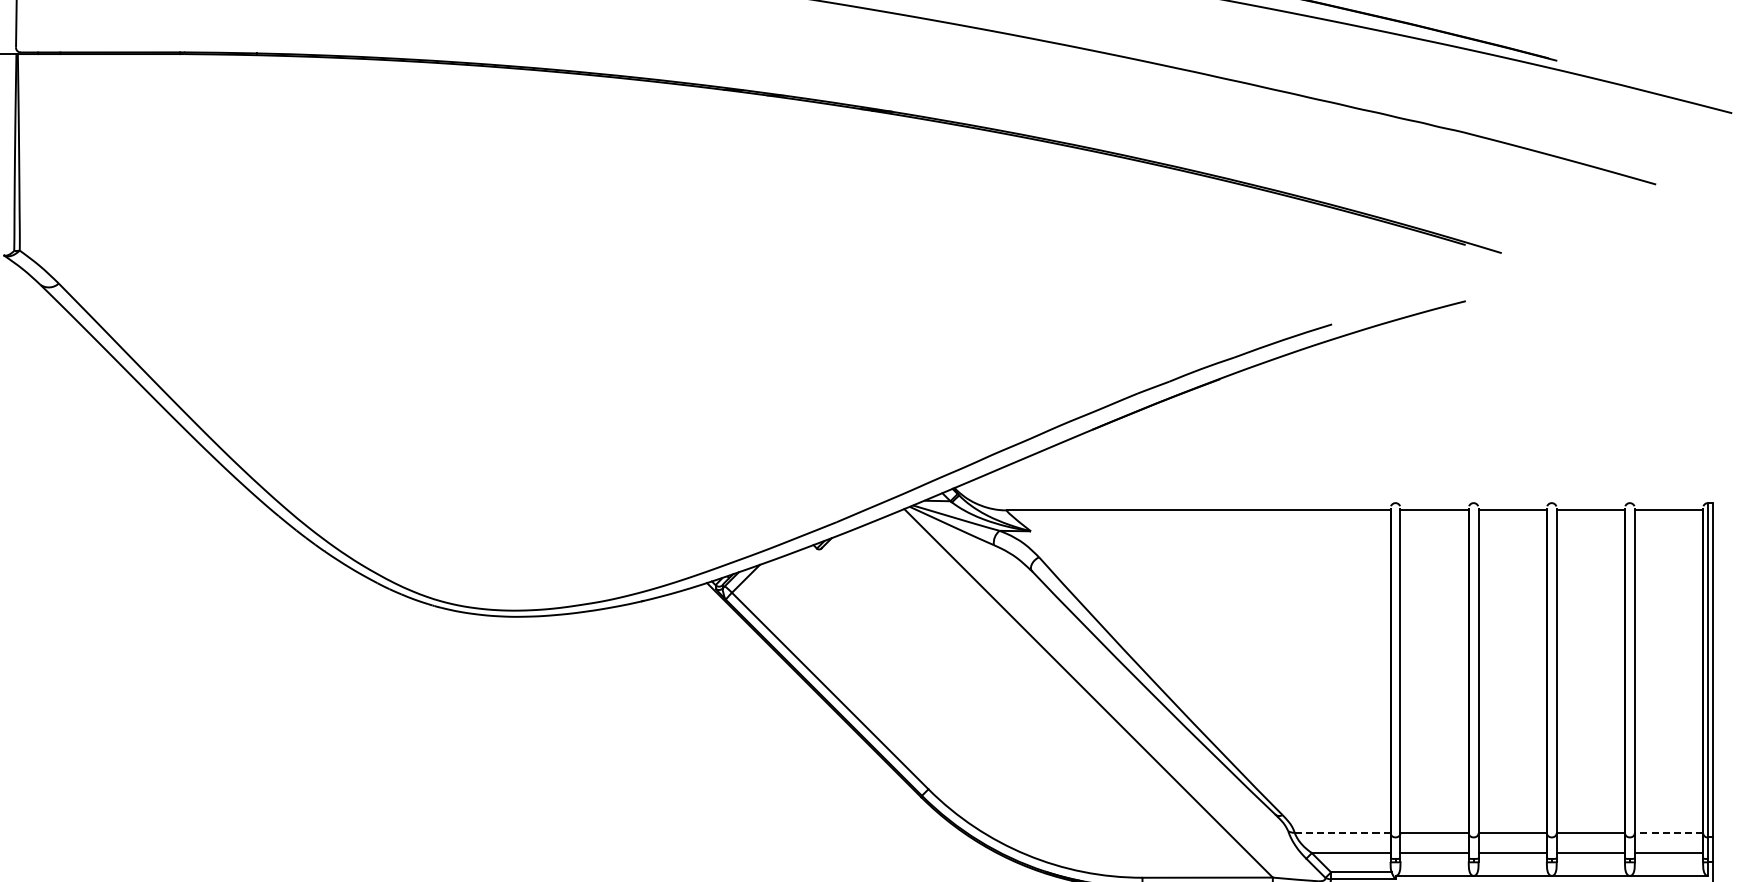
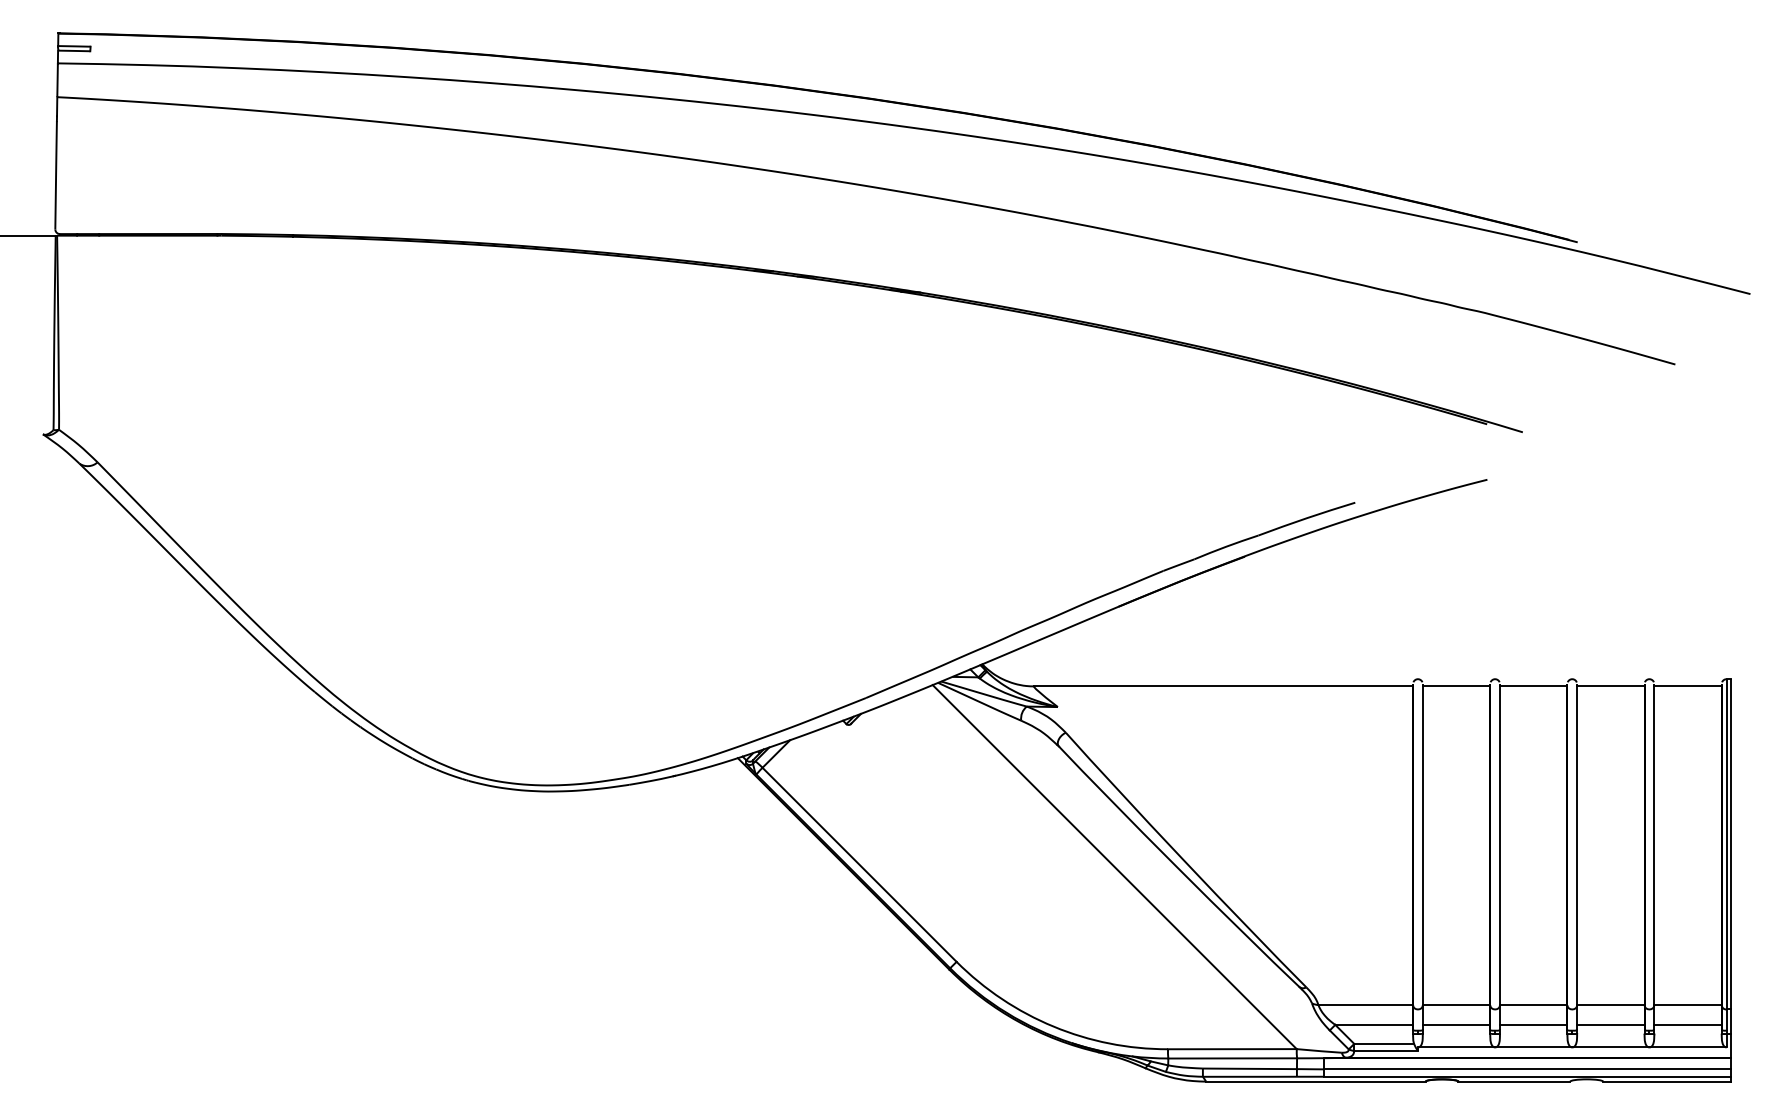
line: (1342, 832) -> (1365, 1004), dashed -> solid
line: (1669, 832) -> (1688, 1004), dashed -> solid

